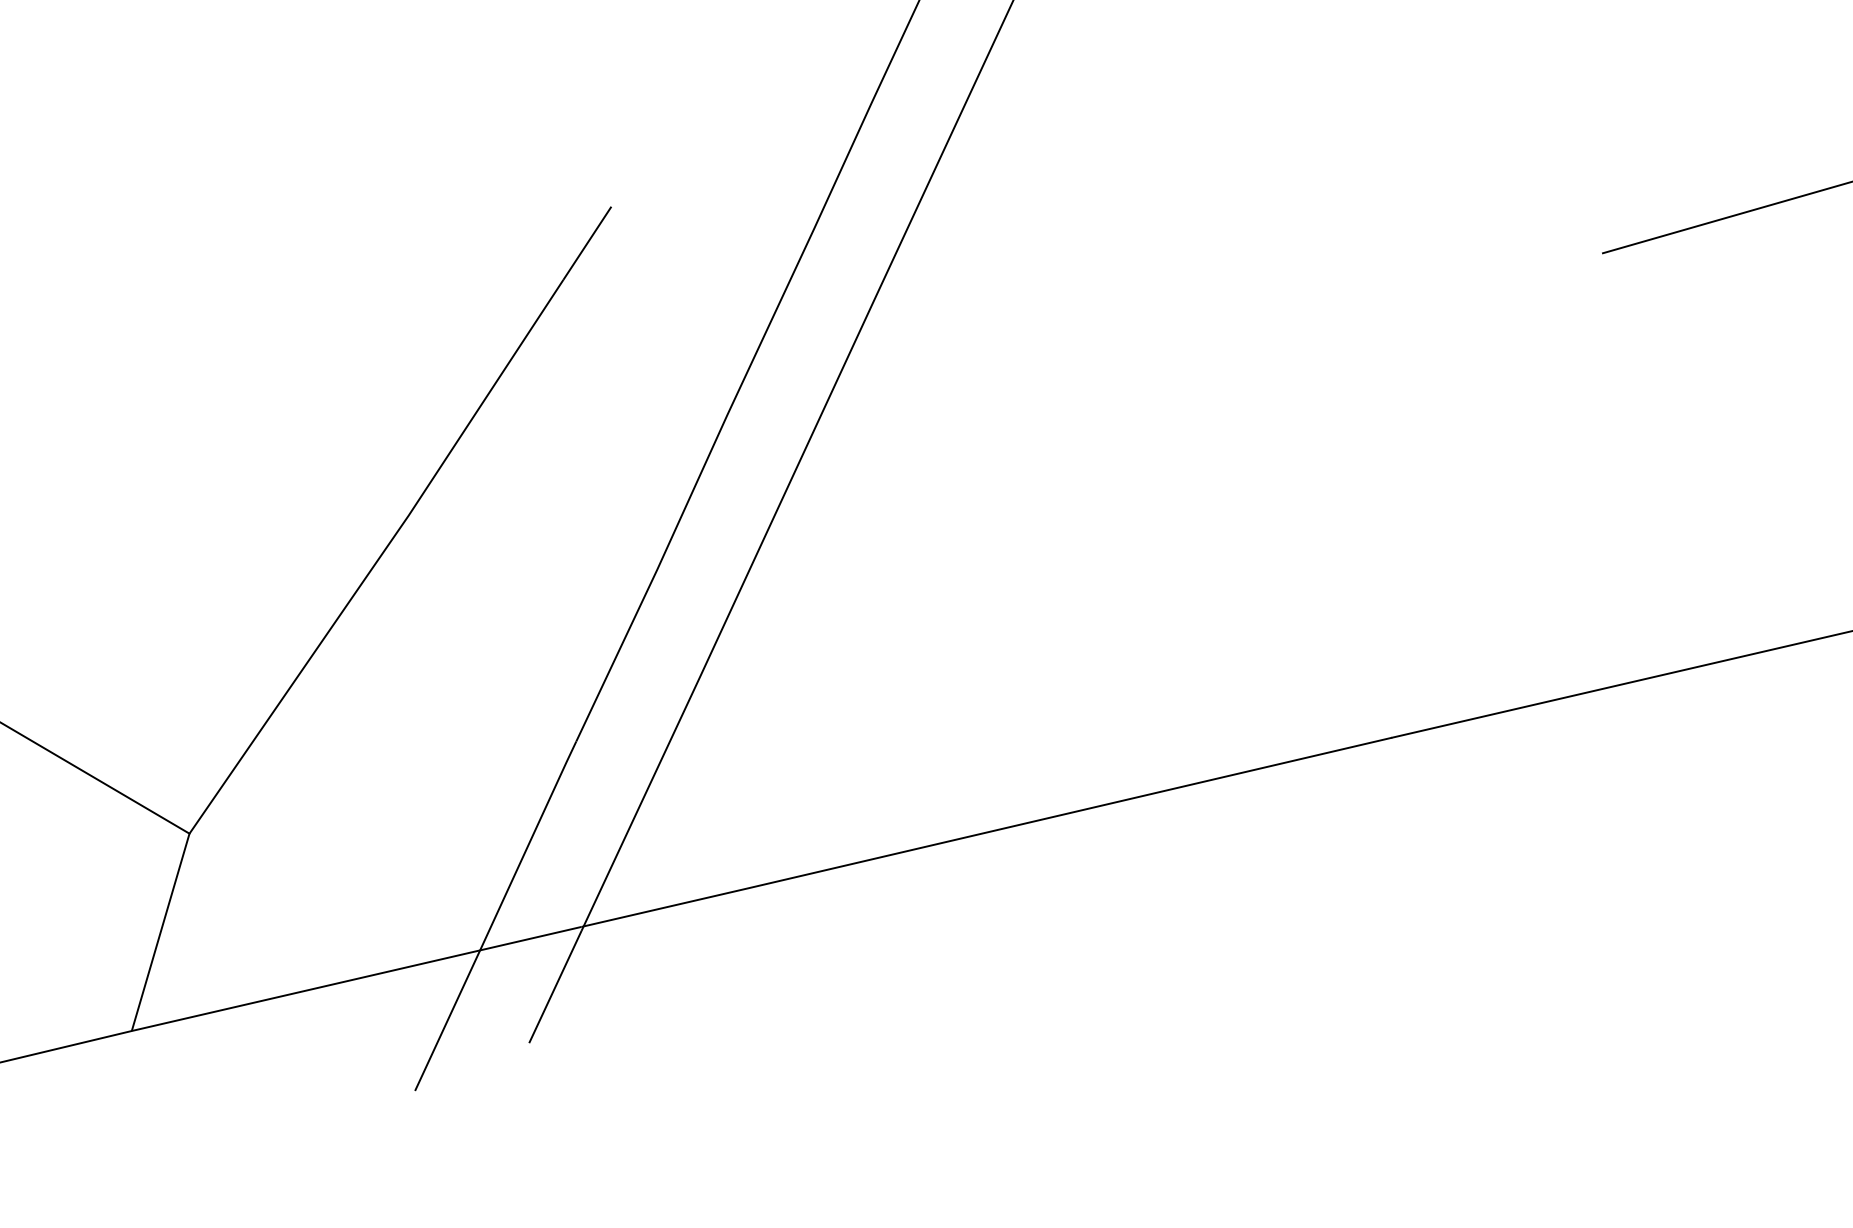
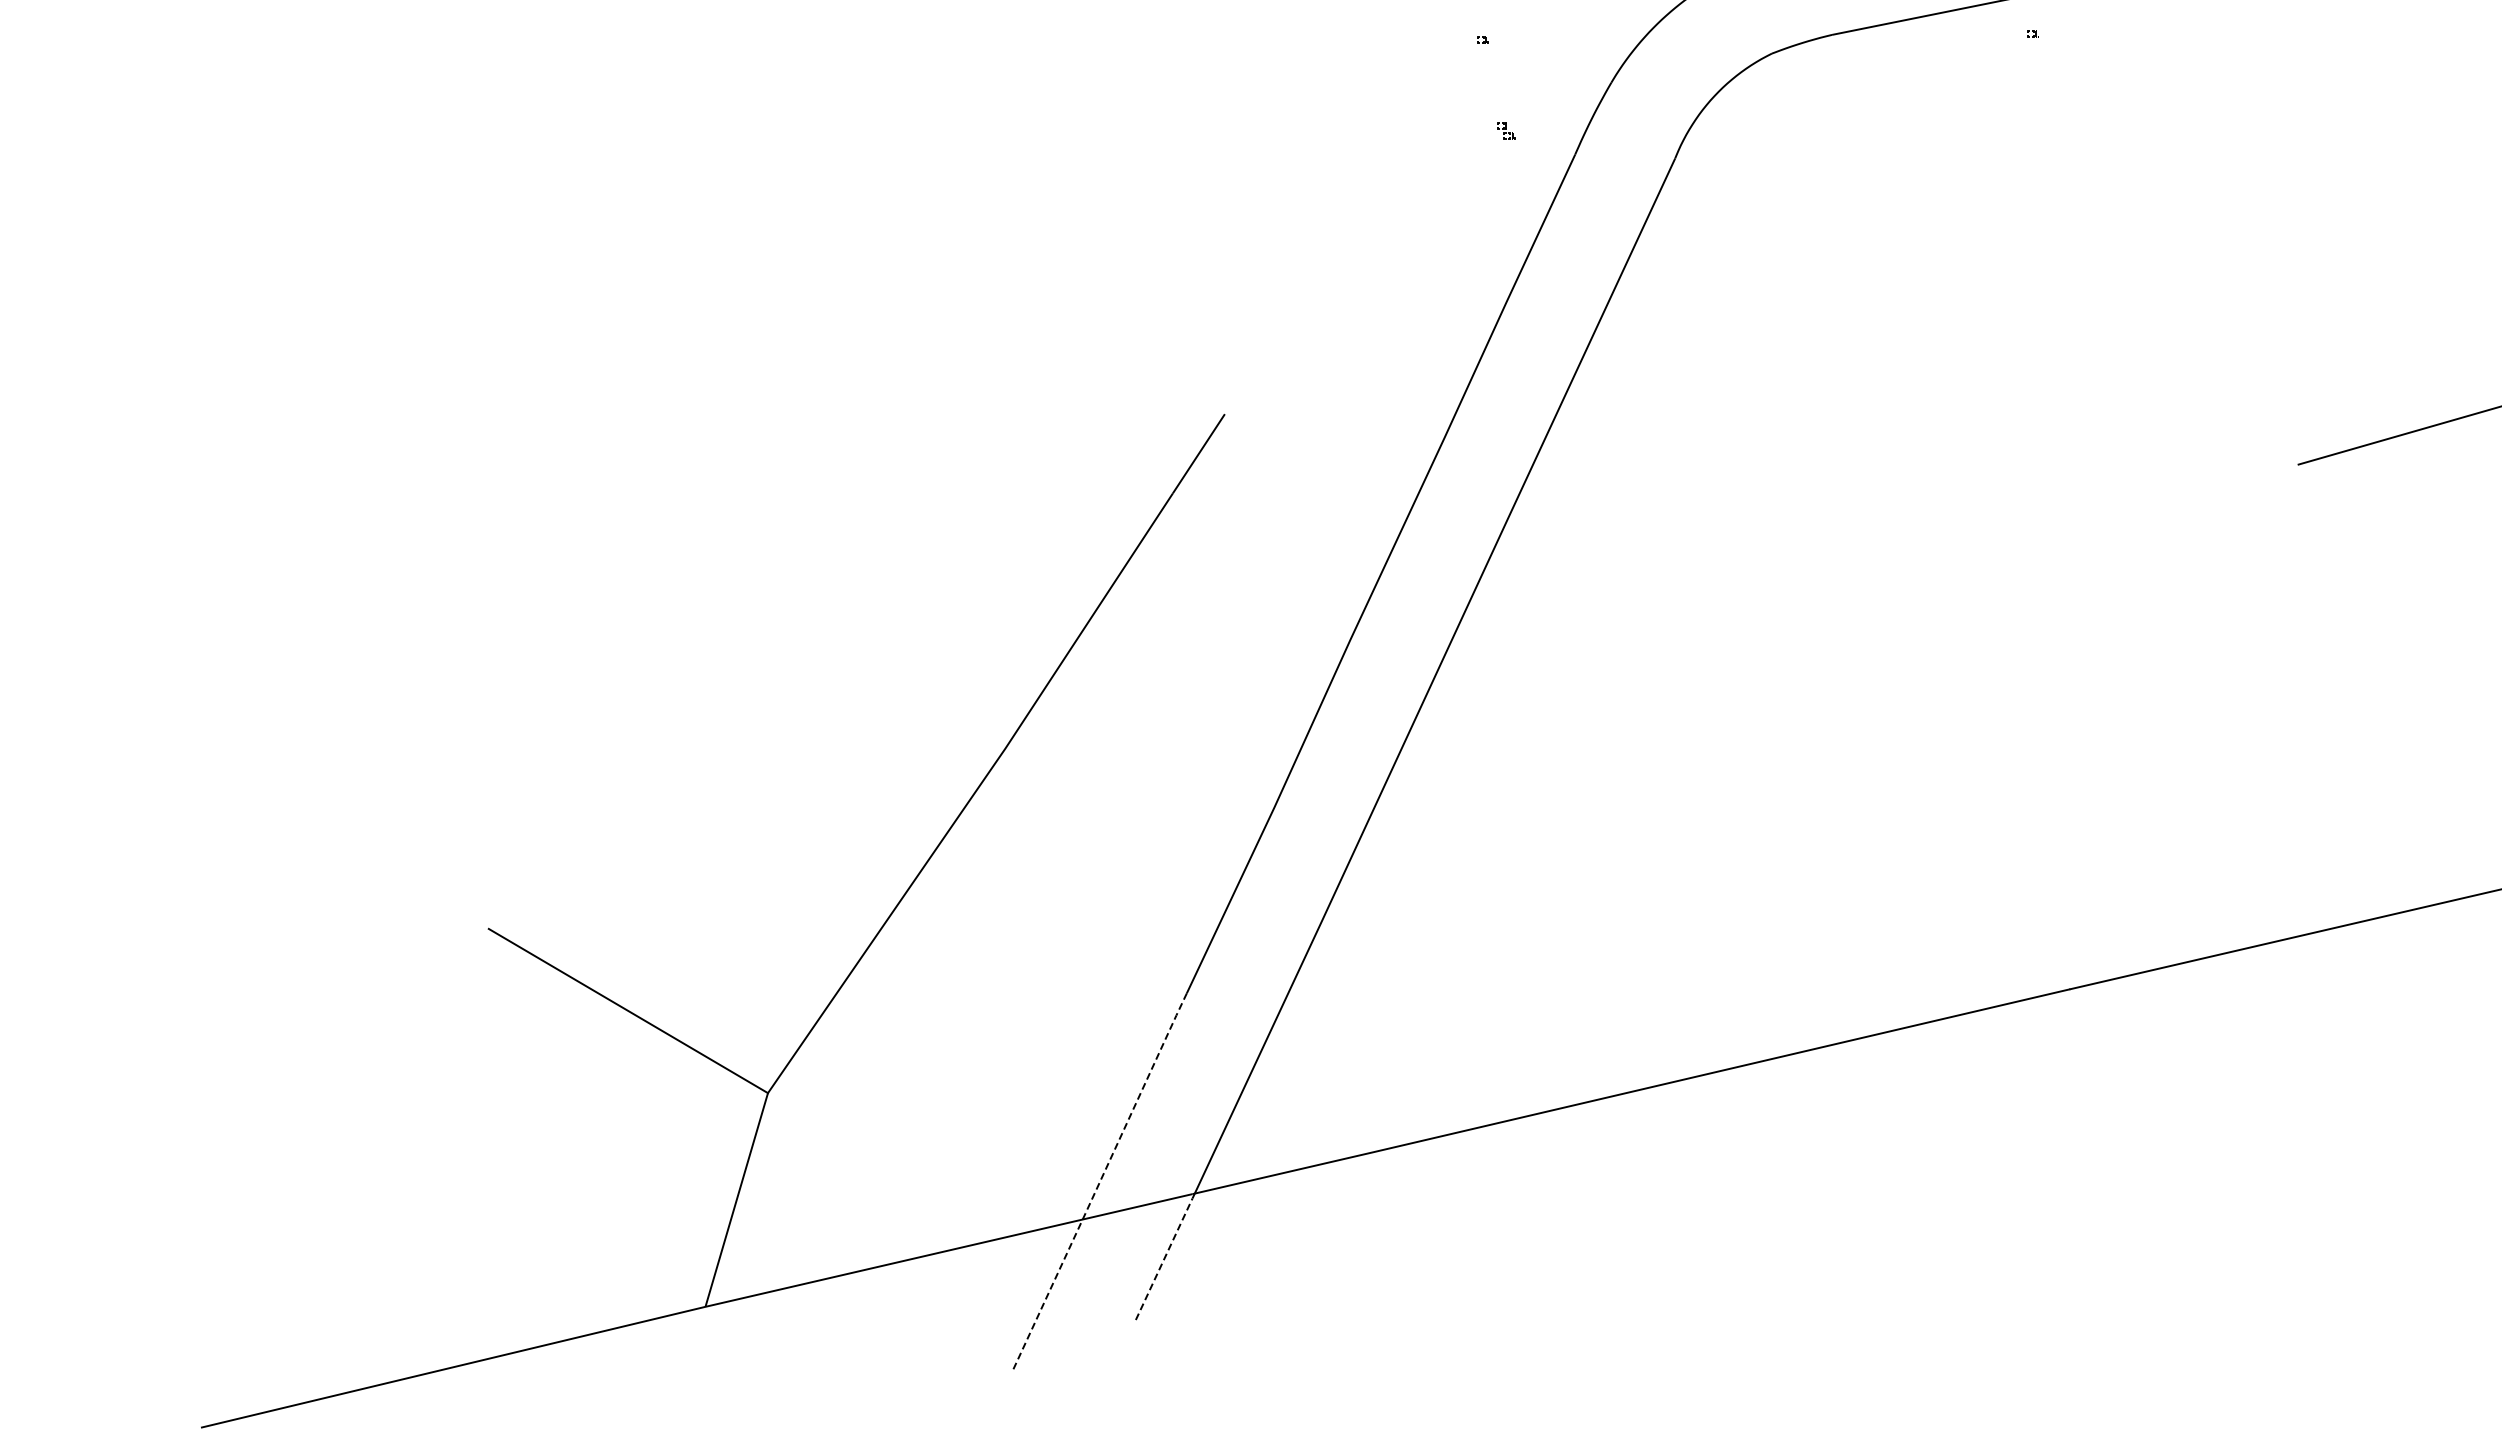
line: (495, 916) -> (1099, 1182), solid -> dashed
line: (555, 986) -> (1164, 1258), solid -> dashed

